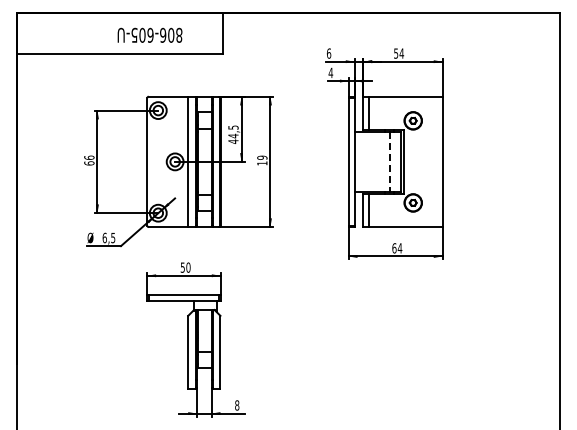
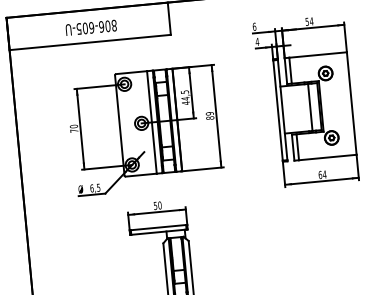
text: (149, 34) -> (90, 27), moved
text: (89, 160) -> (74, 128), 66 -> 70
line: (389, 161) -> (310, 107), dashed -> solid
text: (262, 163) -> (210, 118), 19 -> 89

